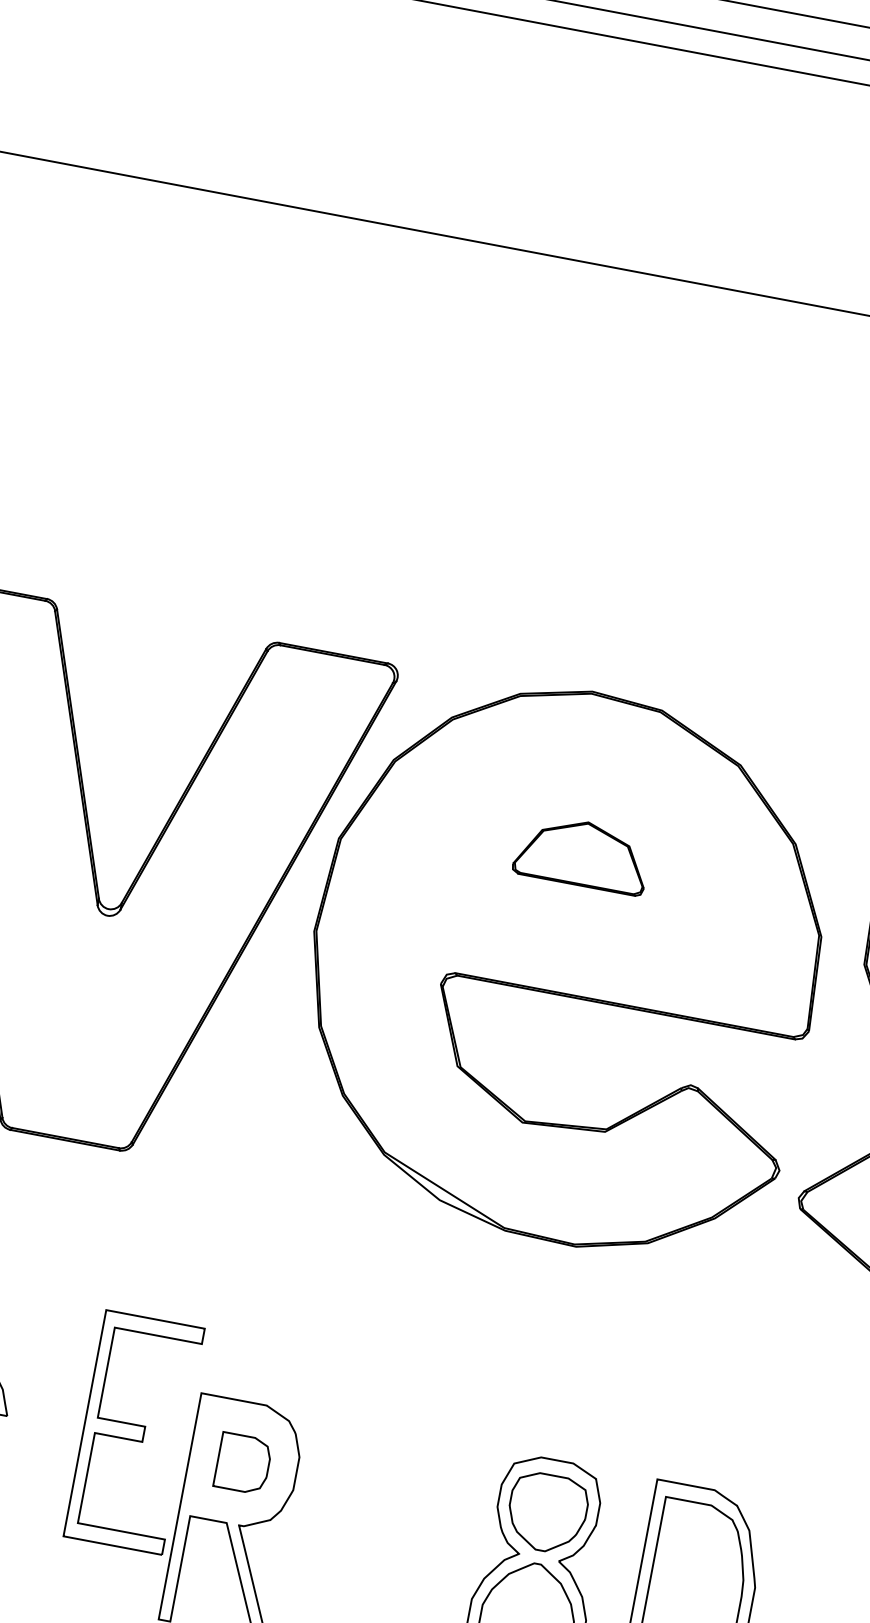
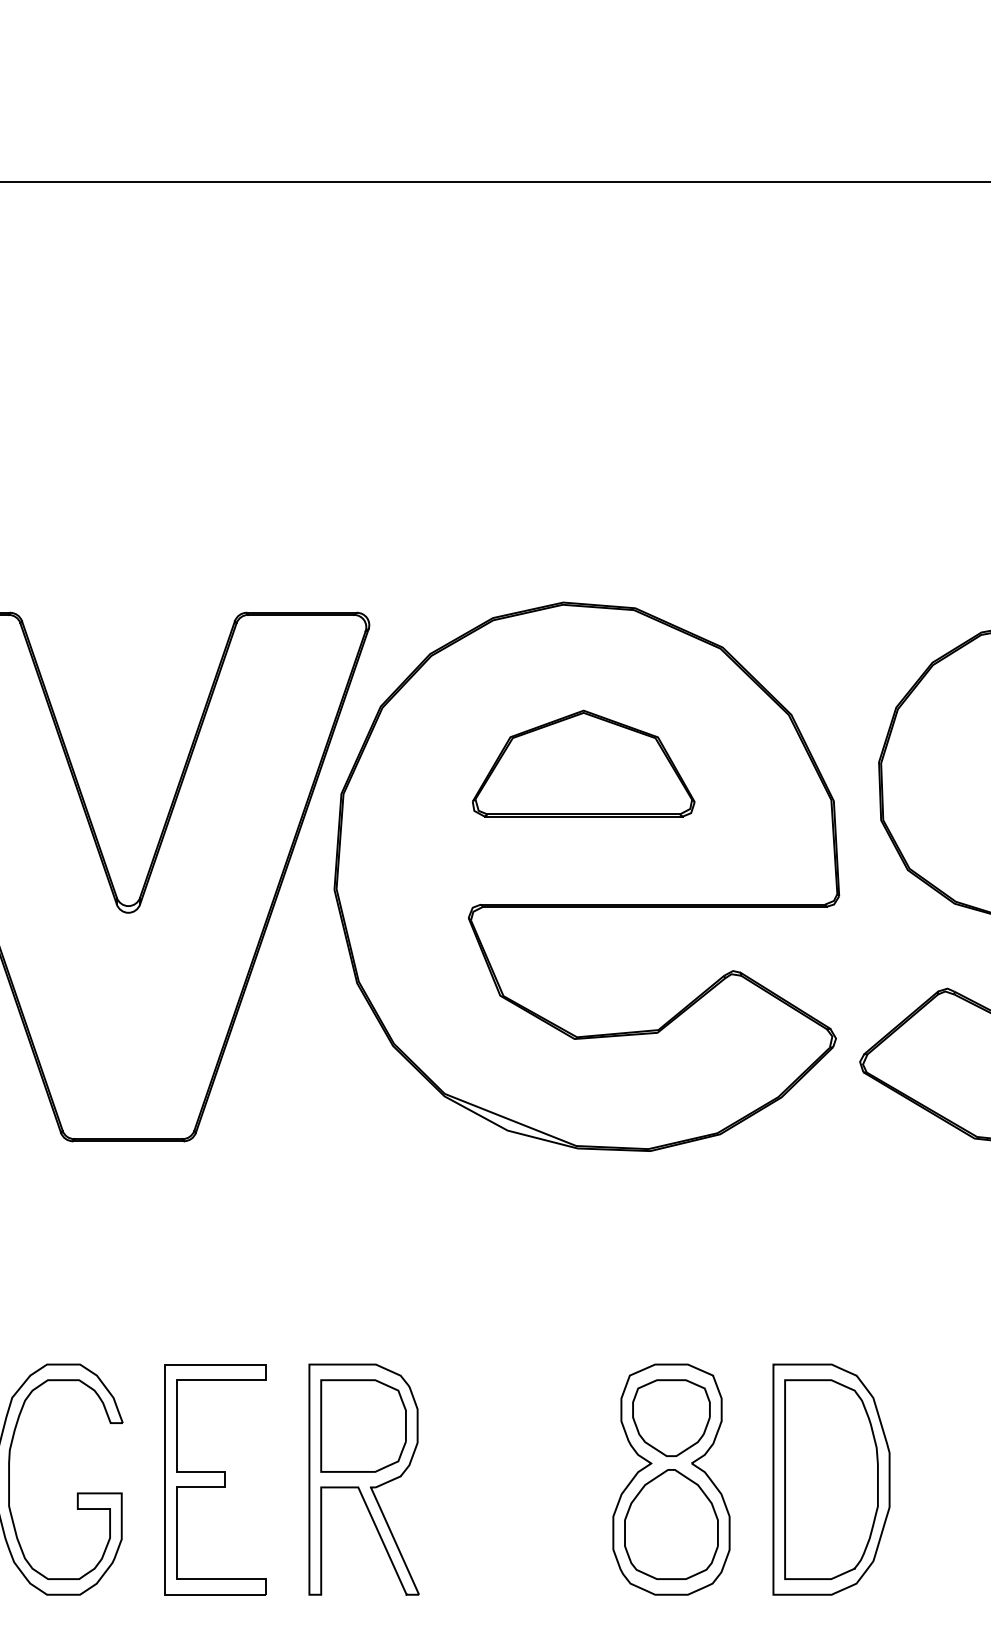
part: (582, 853) -> (583, 763), size x1.67
part: (134, 1432) -> (215, 1479), moved
part: (243, 1463) -> (363, 1425), size x1.67

